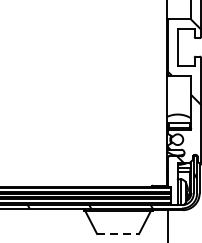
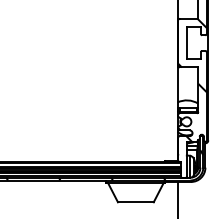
line: (117, 234) -> (135, 202), dashed -> solid

